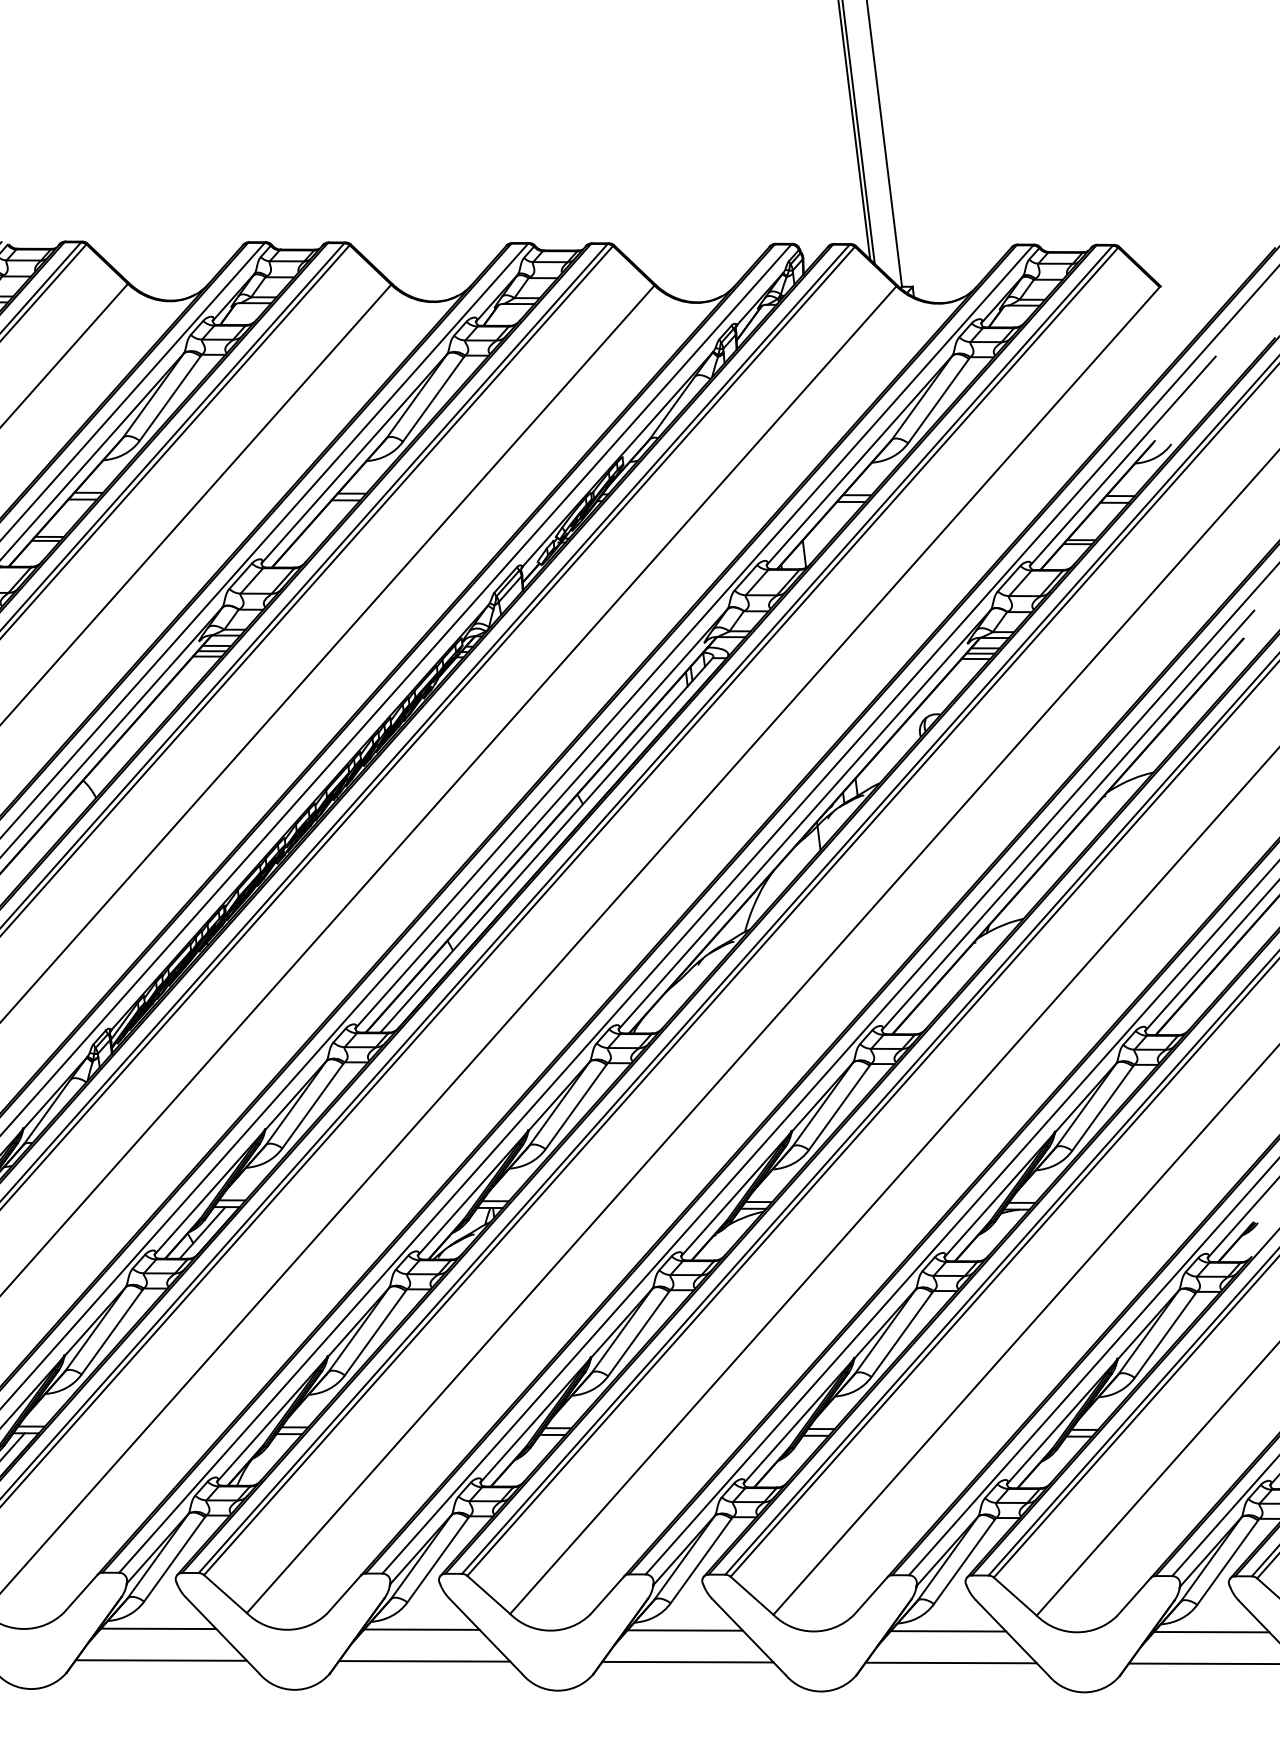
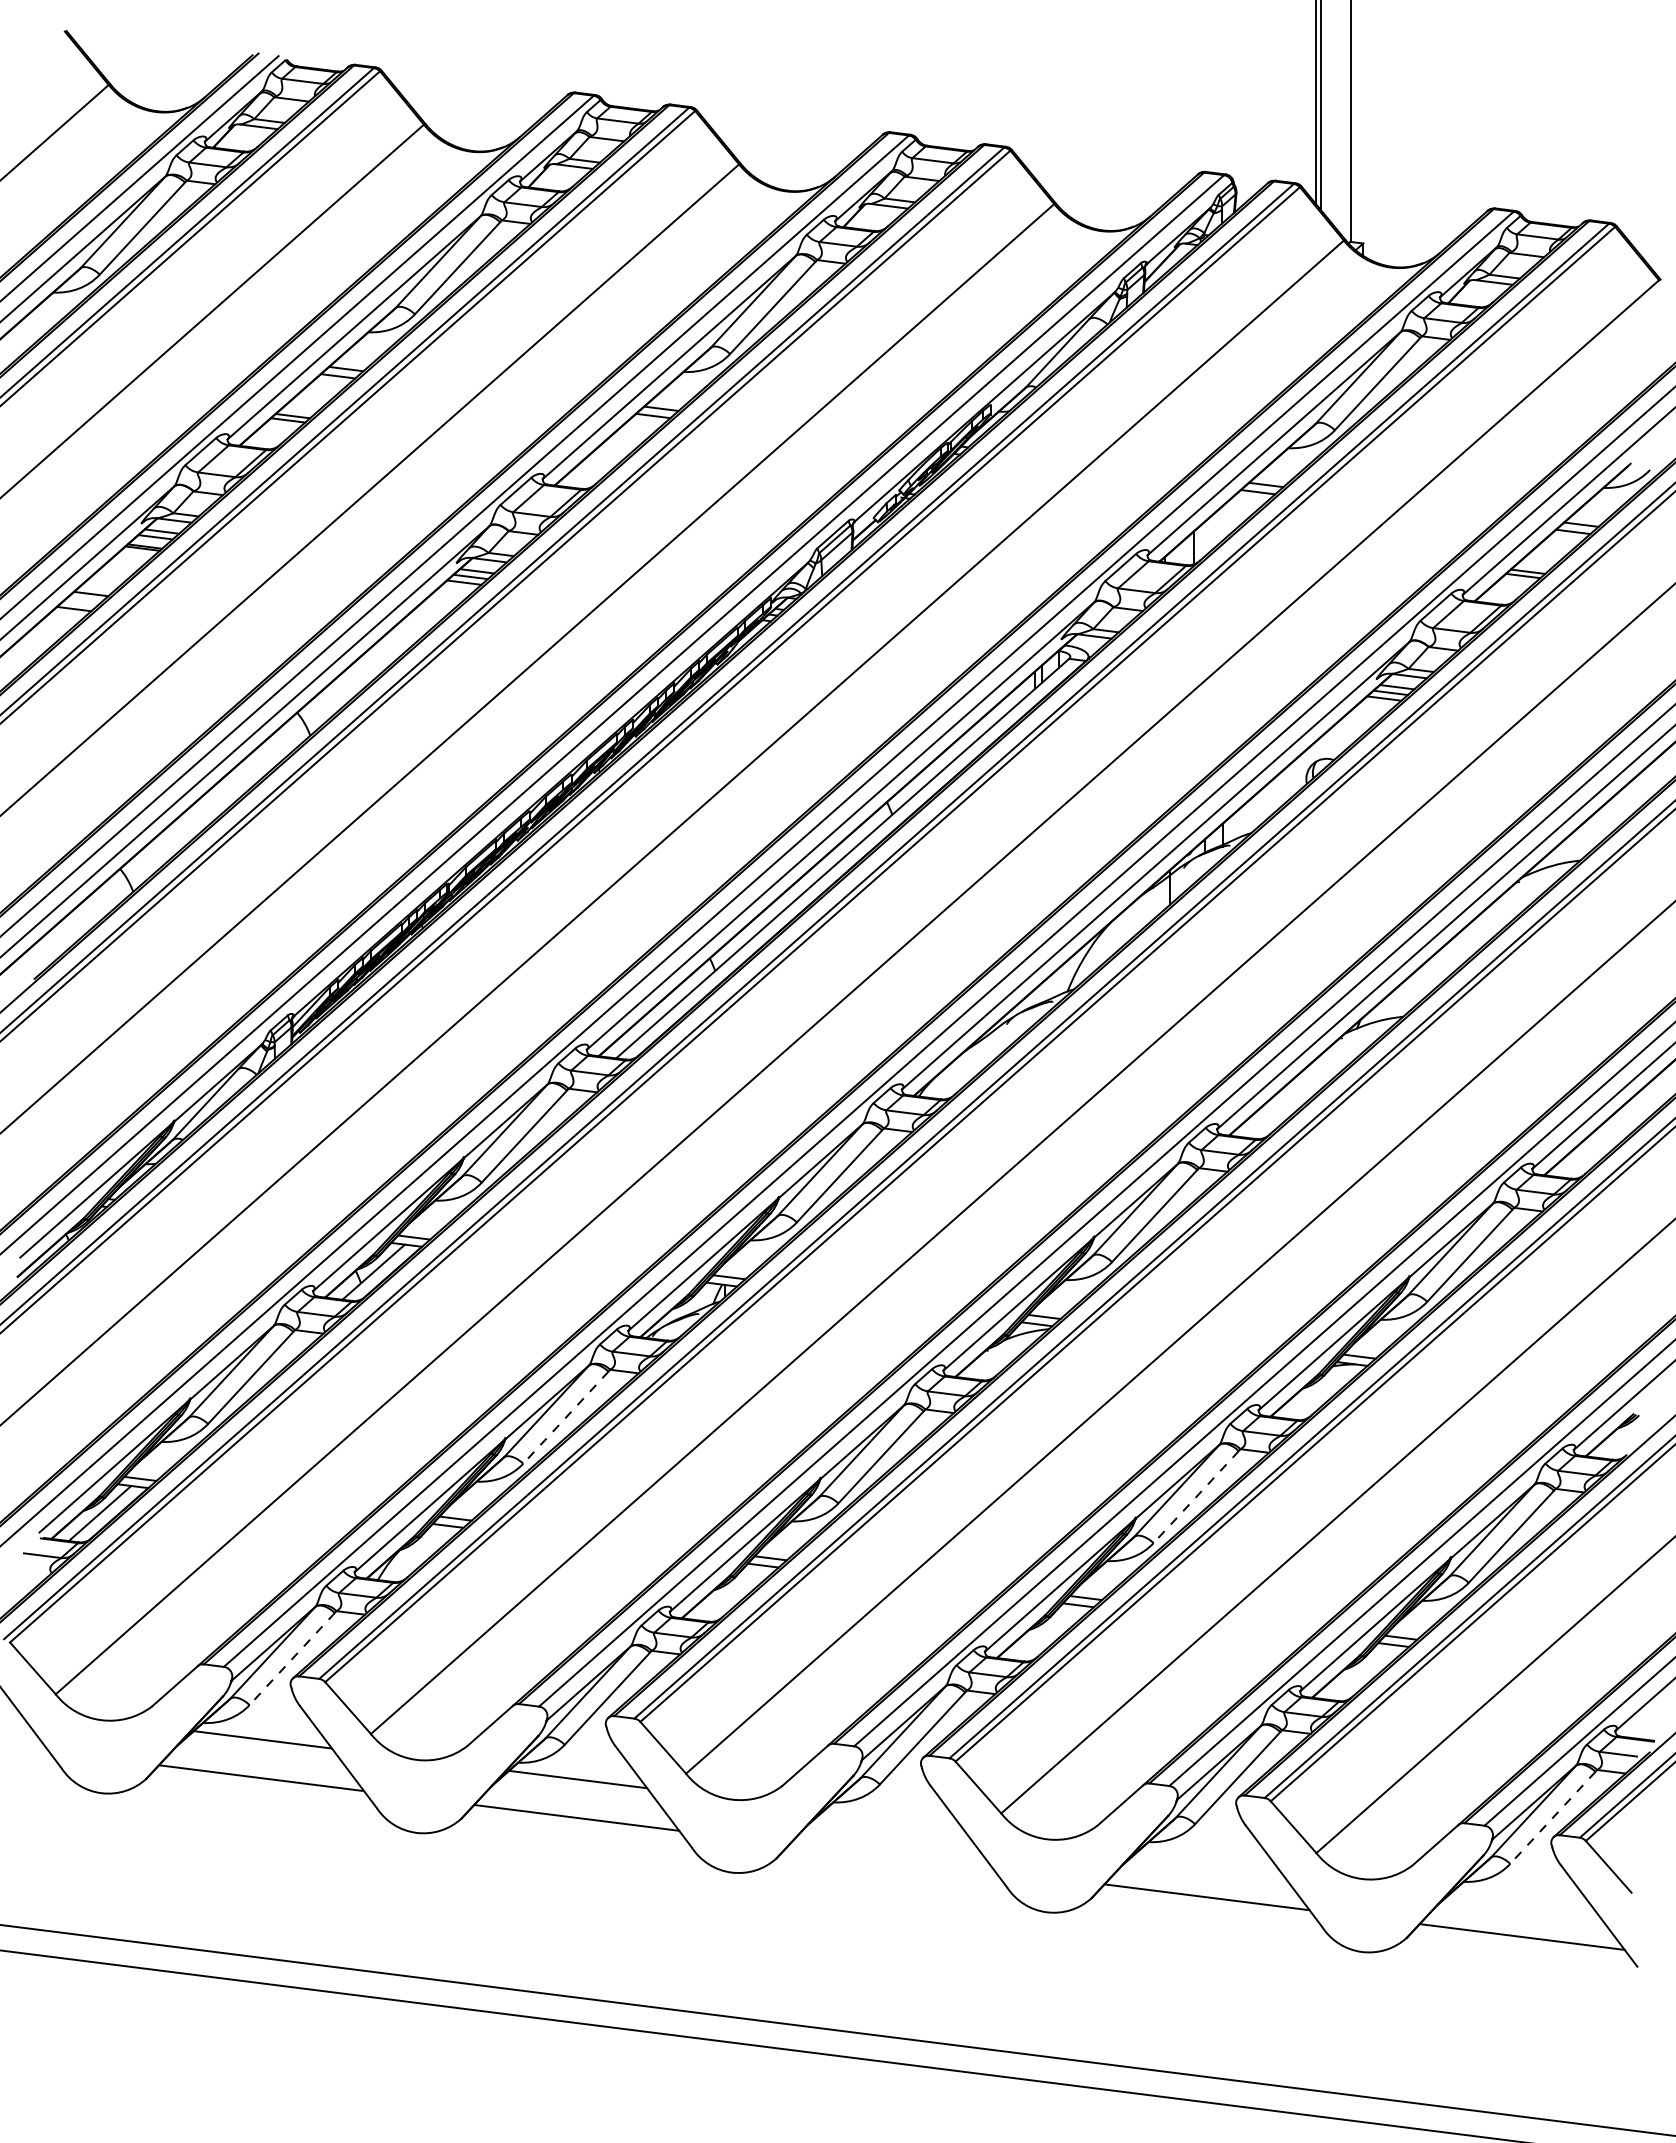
line: (374, 1333) -> (565, 1417), solid -> dashed
line: (902, 1335) -> (1196, 1497), solid -> dashed
line: (174, 1559) -> (292, 1659), solid -> dashed
line: (1227, 1562) -> (1552, 1817), solid -> dashed
line: (685, 1629) -> (893, 1818), removed
line: (948, 1630) -> (1208, 1858), removed
line: (1211, 1632) -> (1523, 1898), removed
line: (687, 1662) -> (891, 1857), removed

